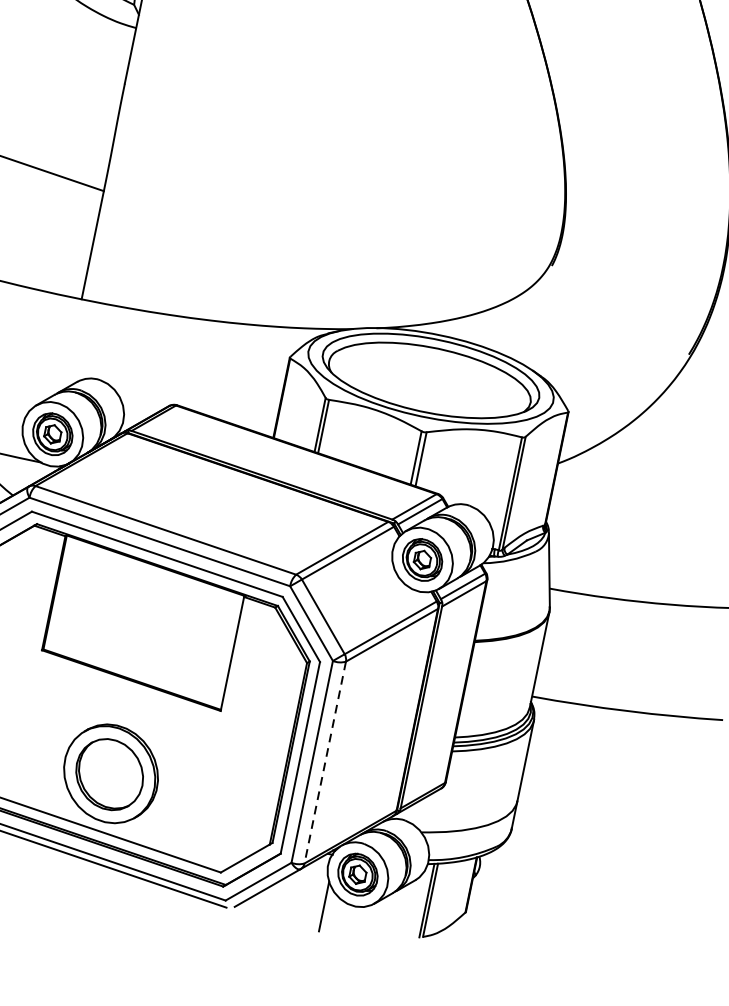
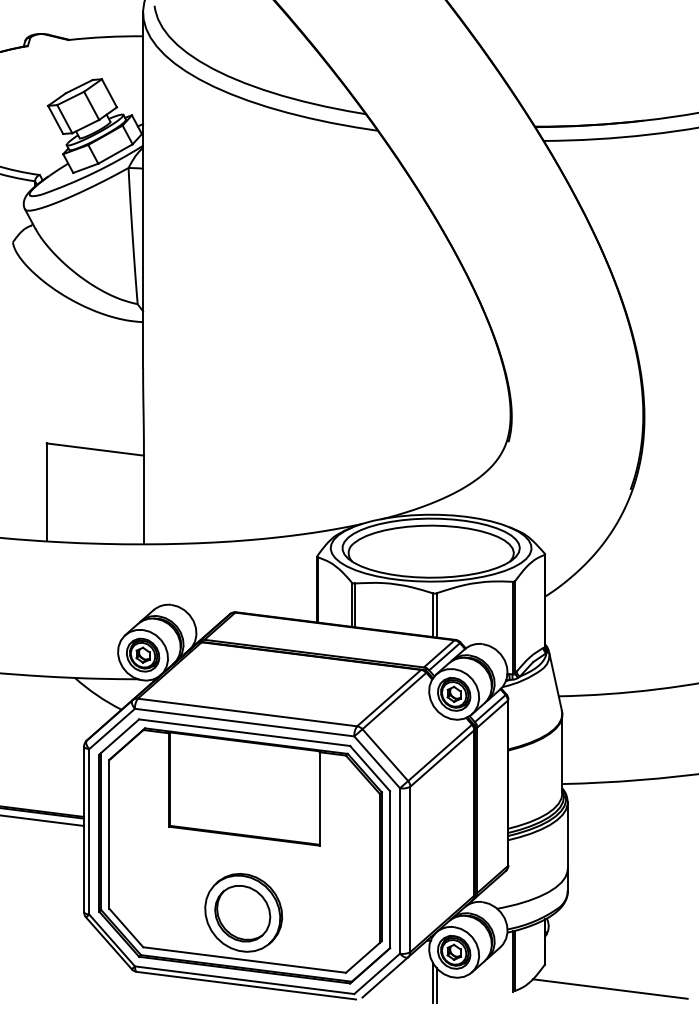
line: (325, 762) -> (410, 869), dashed -> solid
line: (328, 910) -> (436, 985), added
line: (538, 957) -> (609, 988), added

